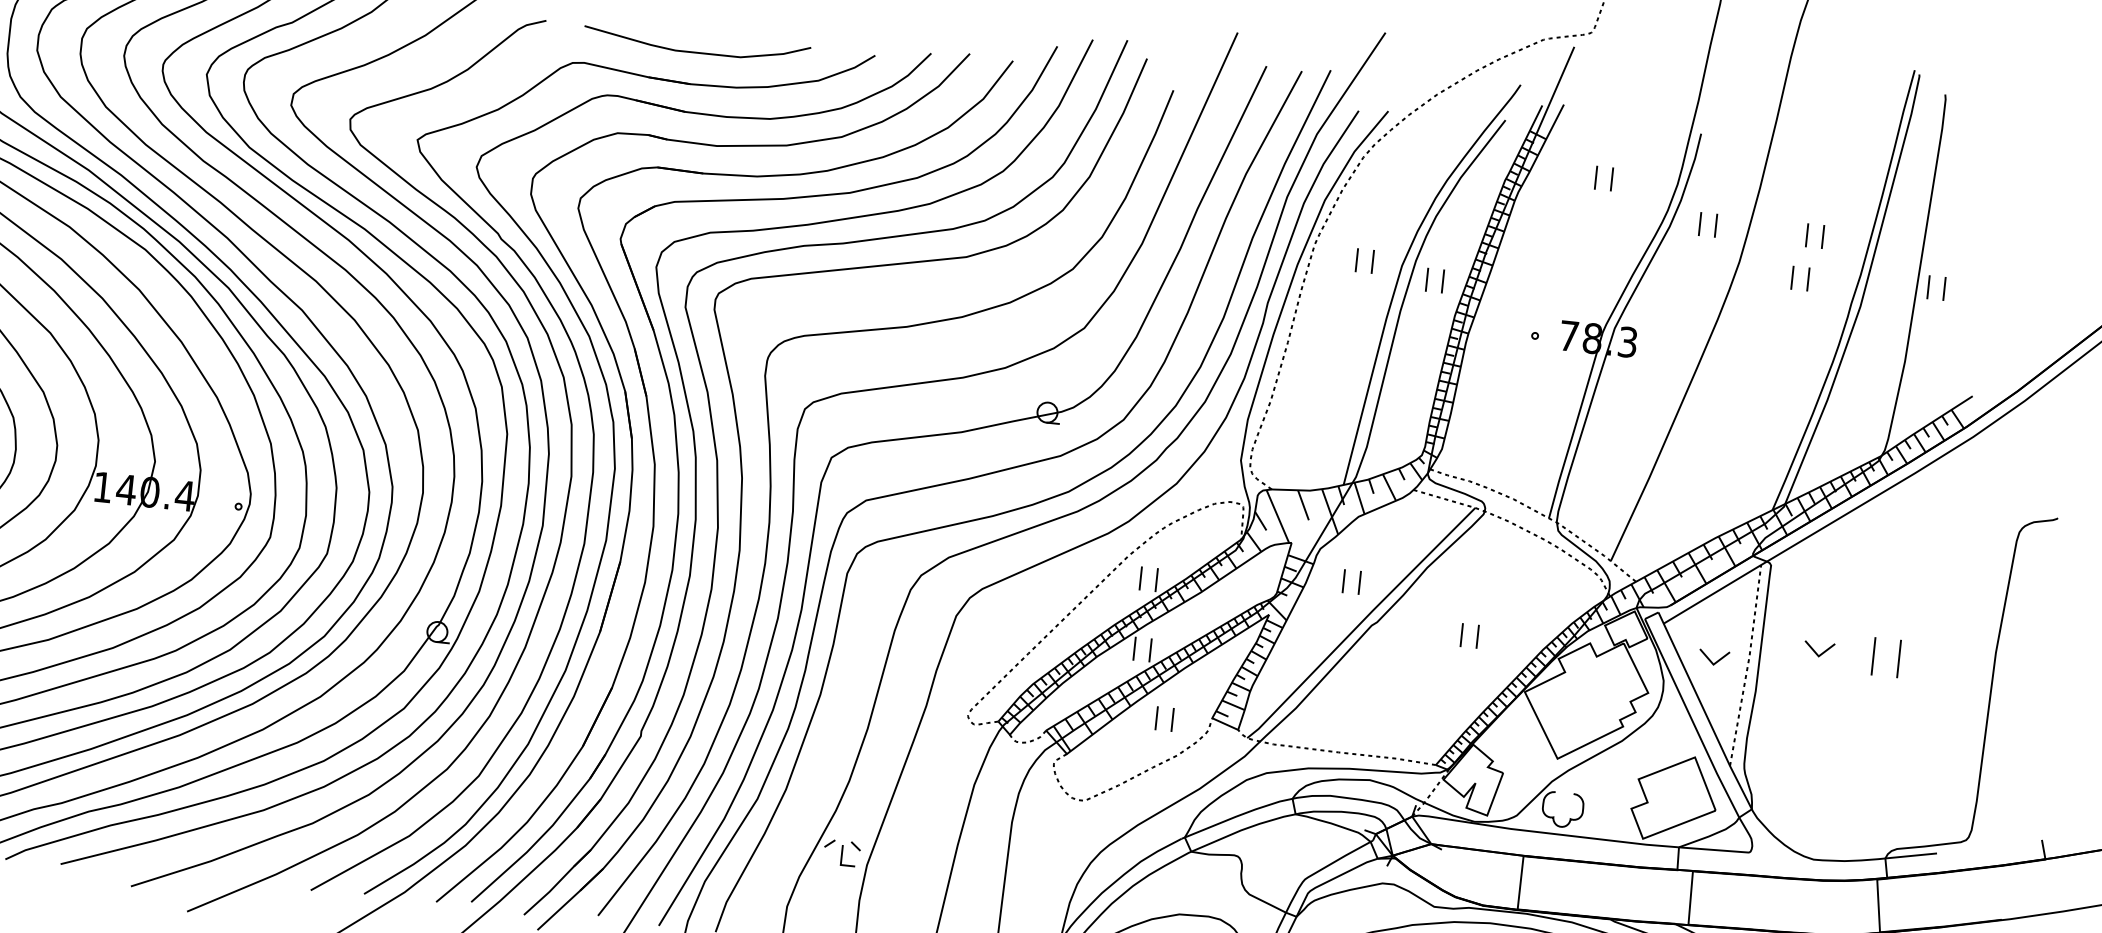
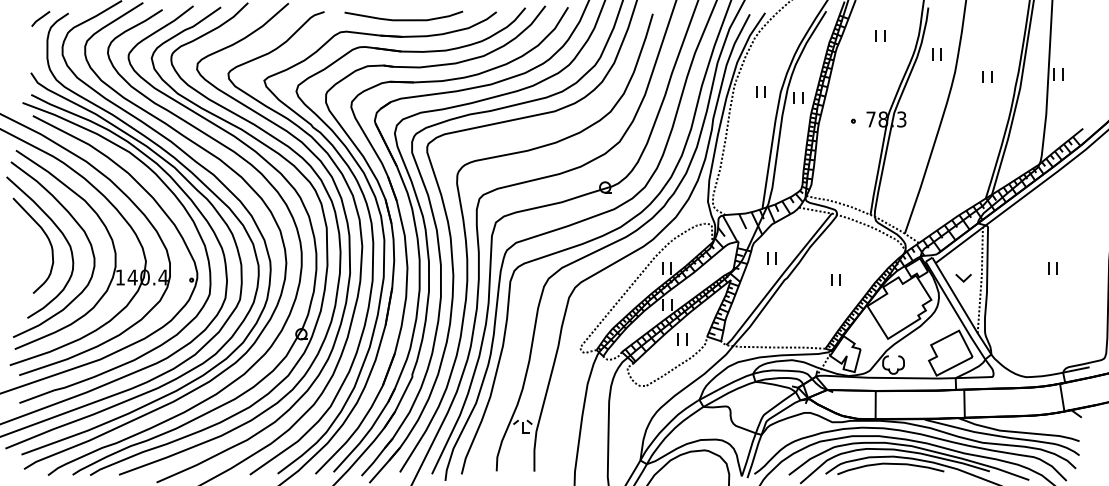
part: (1814, 236) -> (992, 54), removed
part: (1819, 650) -> (1017, 268), removed
part: (1885, 657) -> (1052, 268), size x0.62

